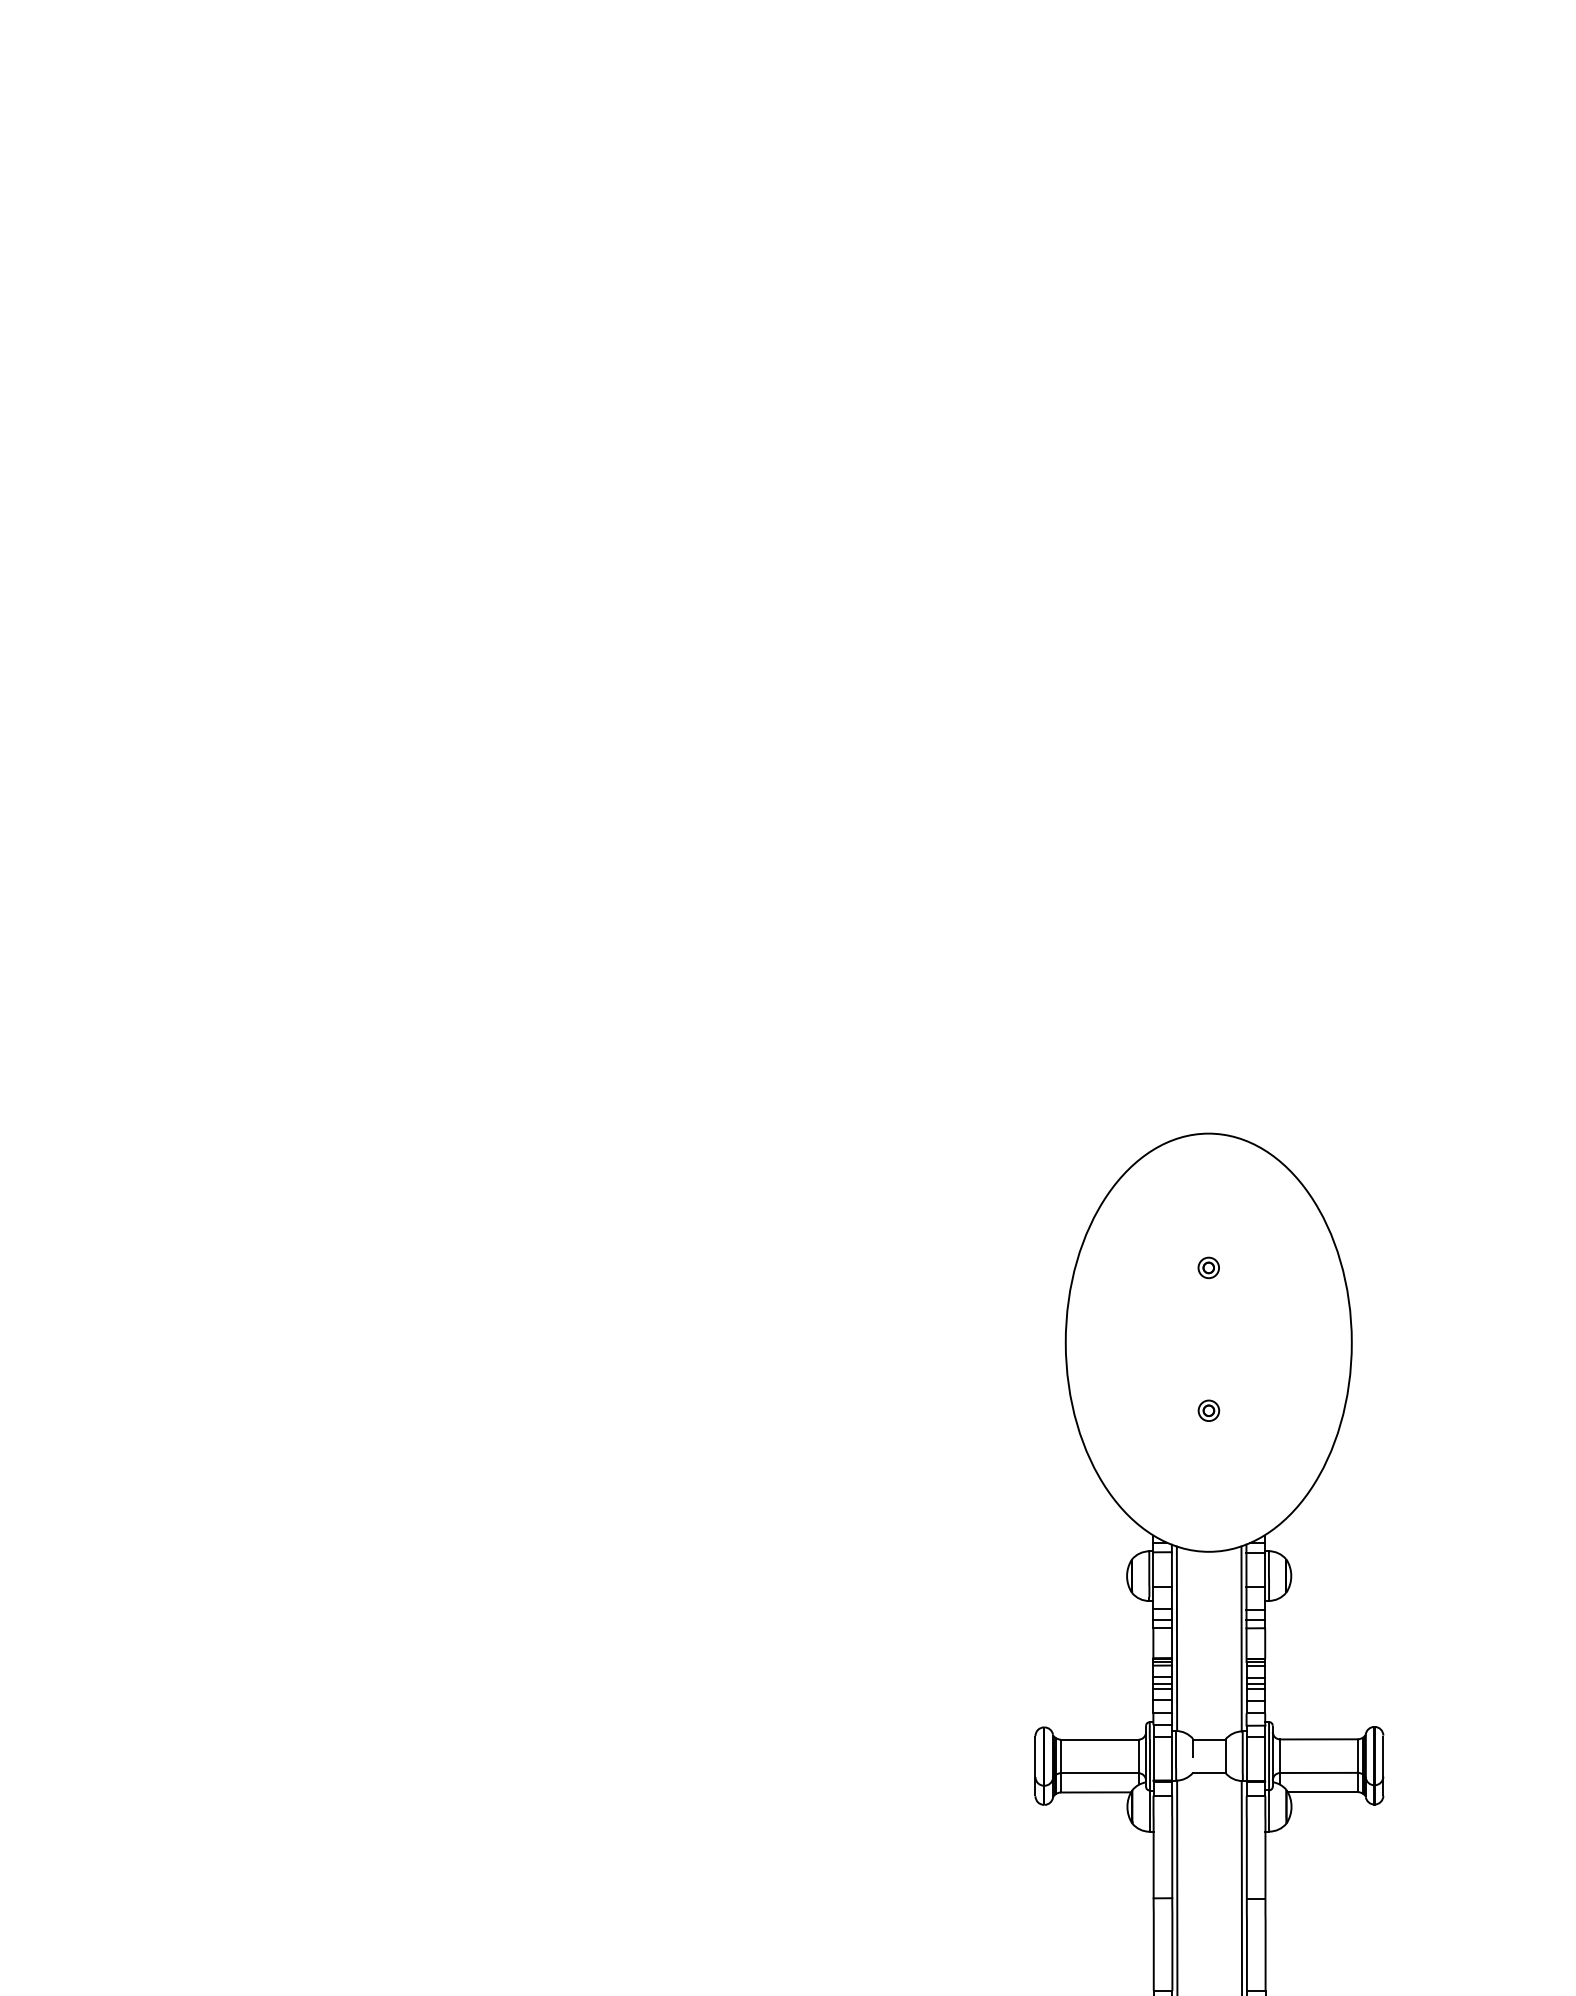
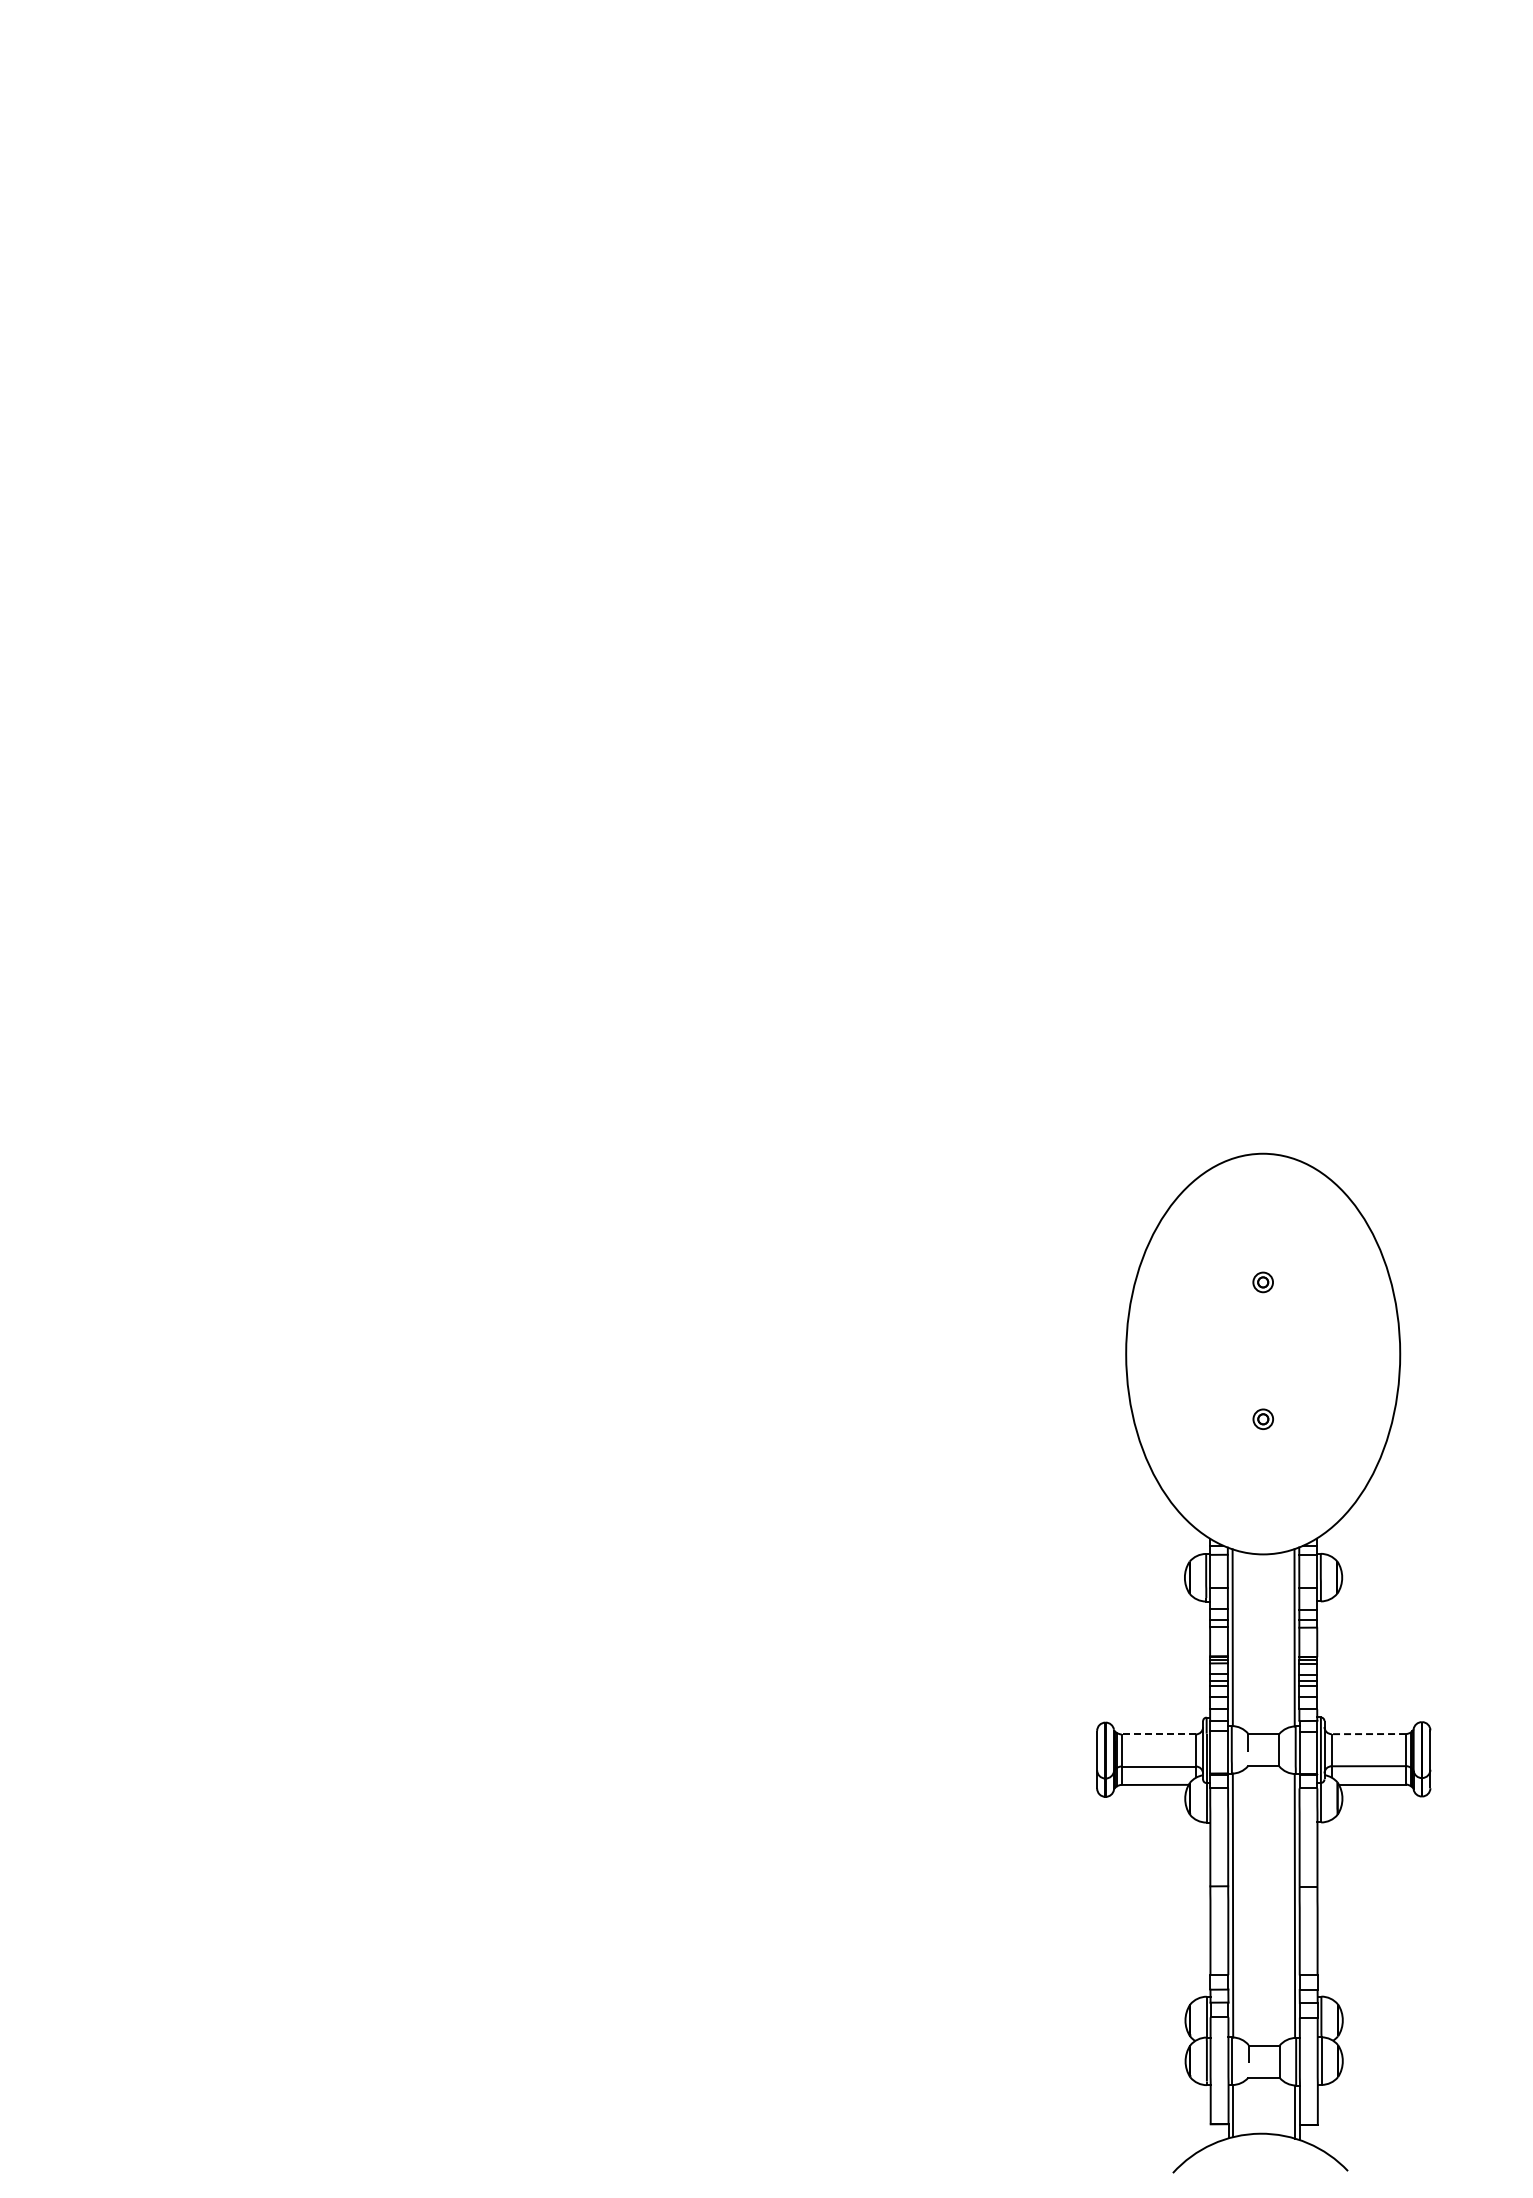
line: (1099, 1739) -> (1158, 1734), solid -> dashed
line: (1318, 1739) -> (1368, 1734), solid -> dashed

